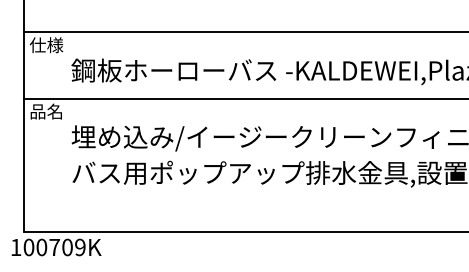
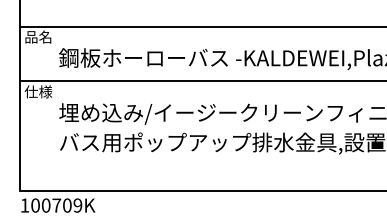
text: (46, 45) -> (38, 37), 仕様 -> 品名
text: (46, 111) -> (38, 91), 品名 -> 仕様
text: (56, 247) -> (58, 205), moved

